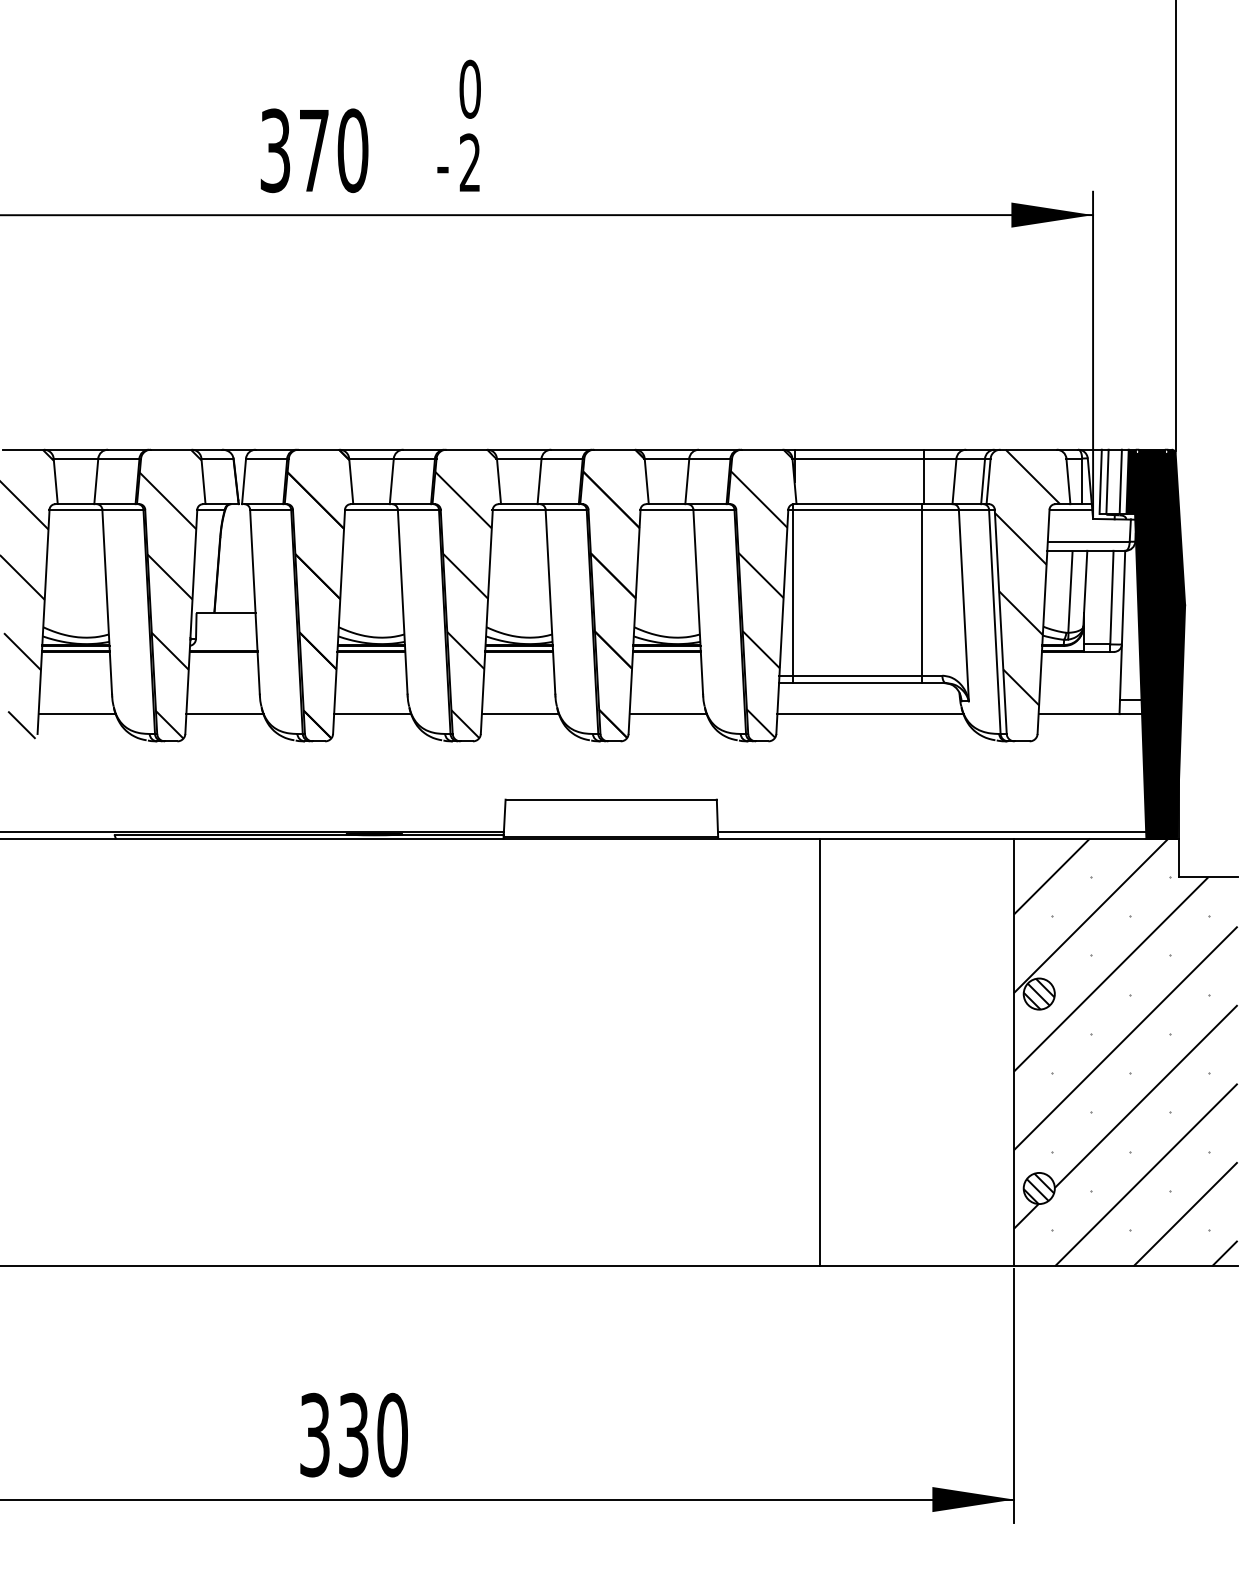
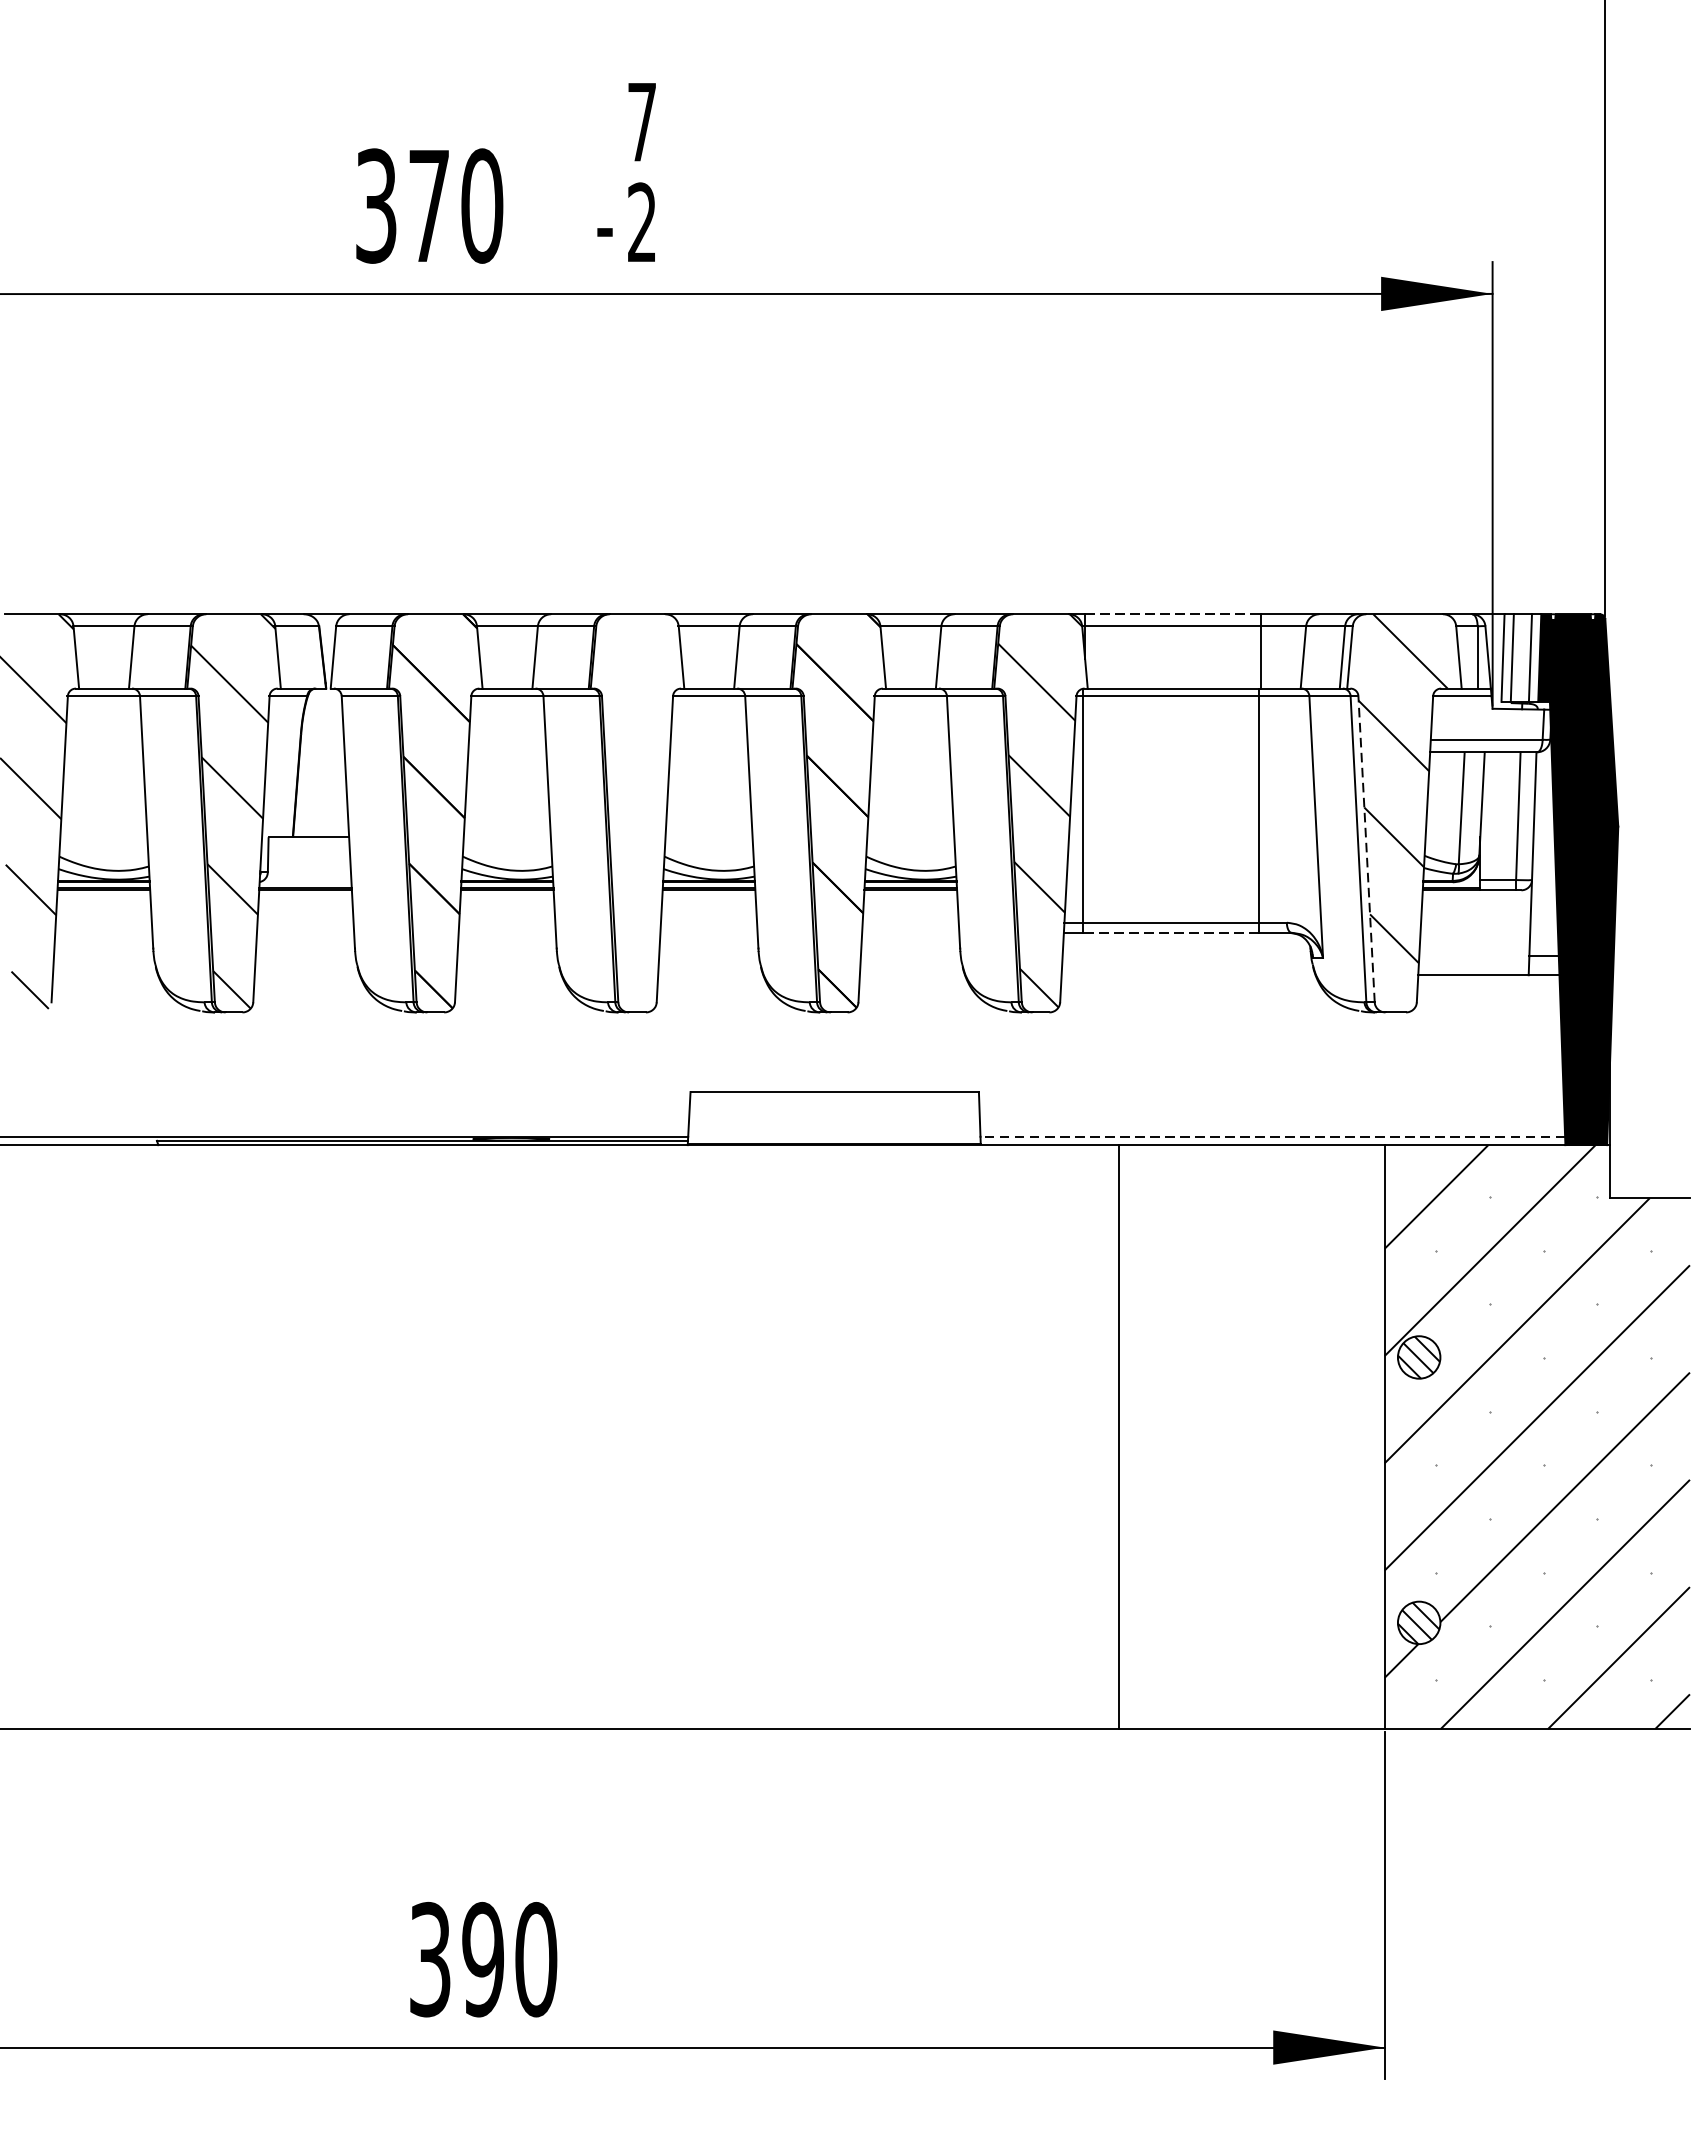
text: (469, 88) -> (641, 121), 0 -> 7
line: (859, 449) -> (1173, 613), solid -> dashed
hatch: (466, 593) -> (637, 810), removed
line: (1000, 621) -> (1366, 848), solid -> dashed
line: (856, 683) -> (1169, 933), solid -> dashed
line: (76, 714) -> (104, 975), removed
line: (224, 714) -> (306, 975), removed
line: (372, 714) -> (508, 975), removed
line: (520, 714) -> (710, 975), removed
line: (667, 714) -> (911, 975), removed
line: (870, 714) -> (1188, 975), removed
line: (931, 832) -> (1272, 1136), solid -> dashed
text: (353, 1435) -> (482, 1960), 330 -> 390

